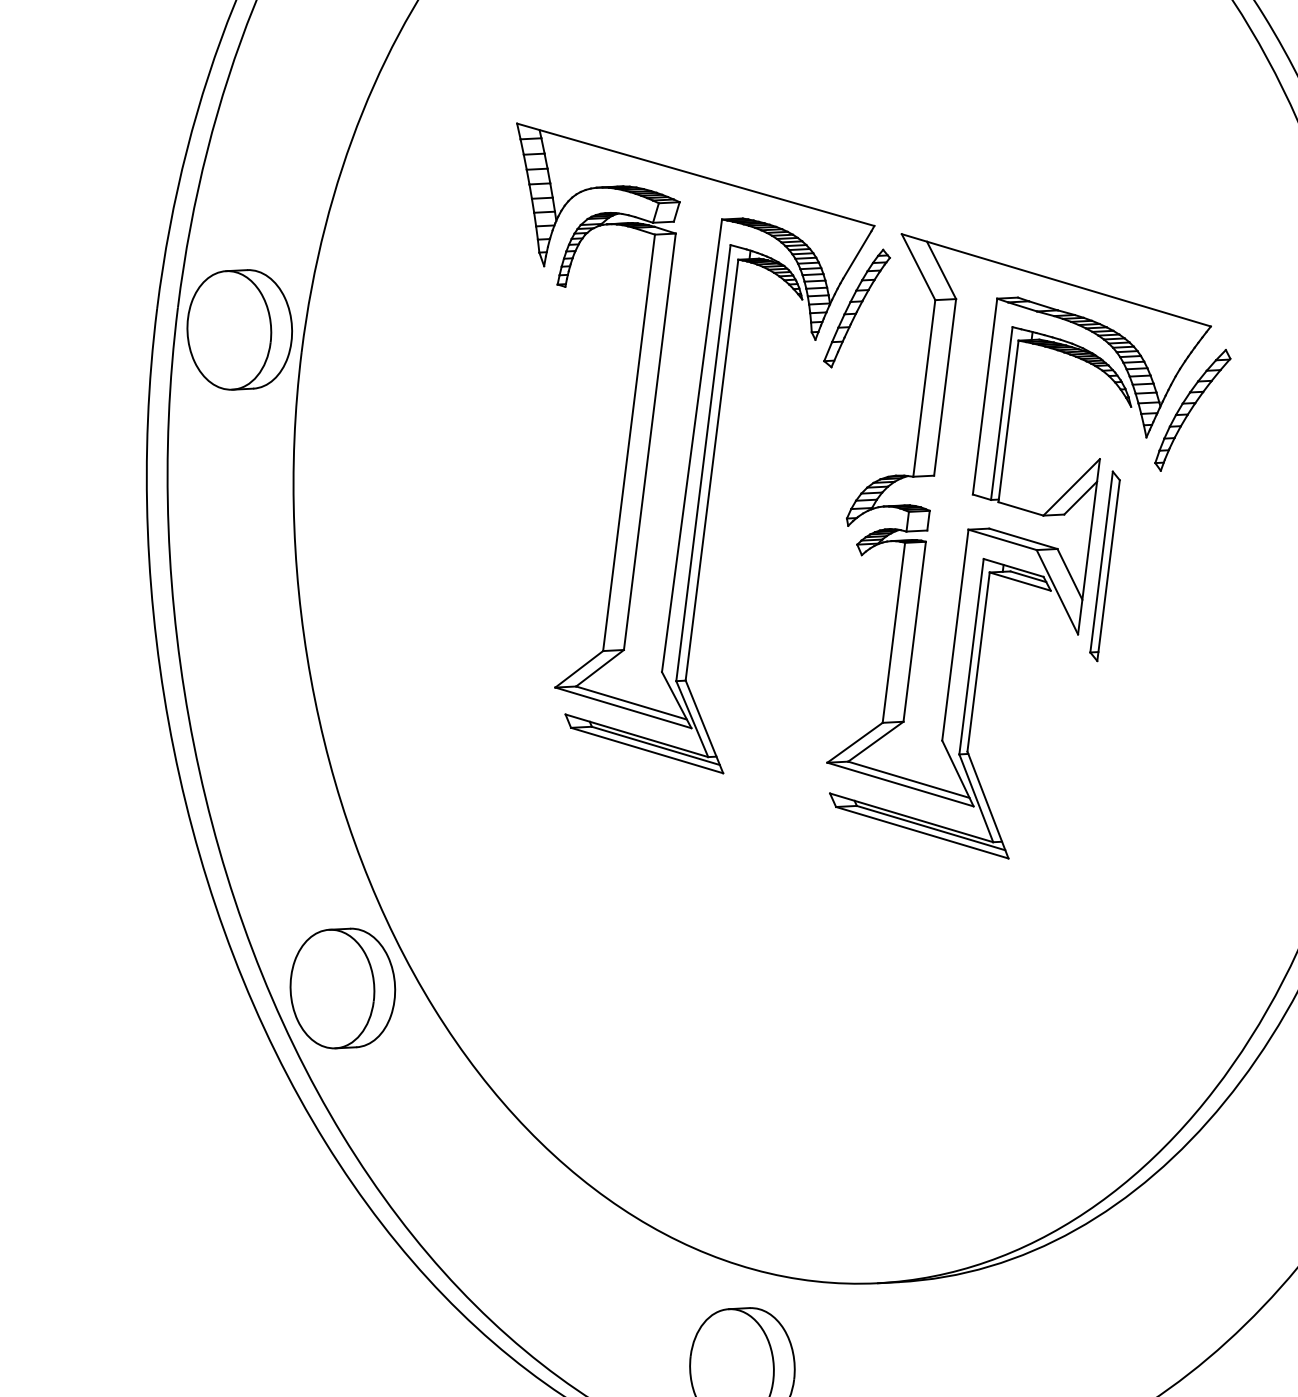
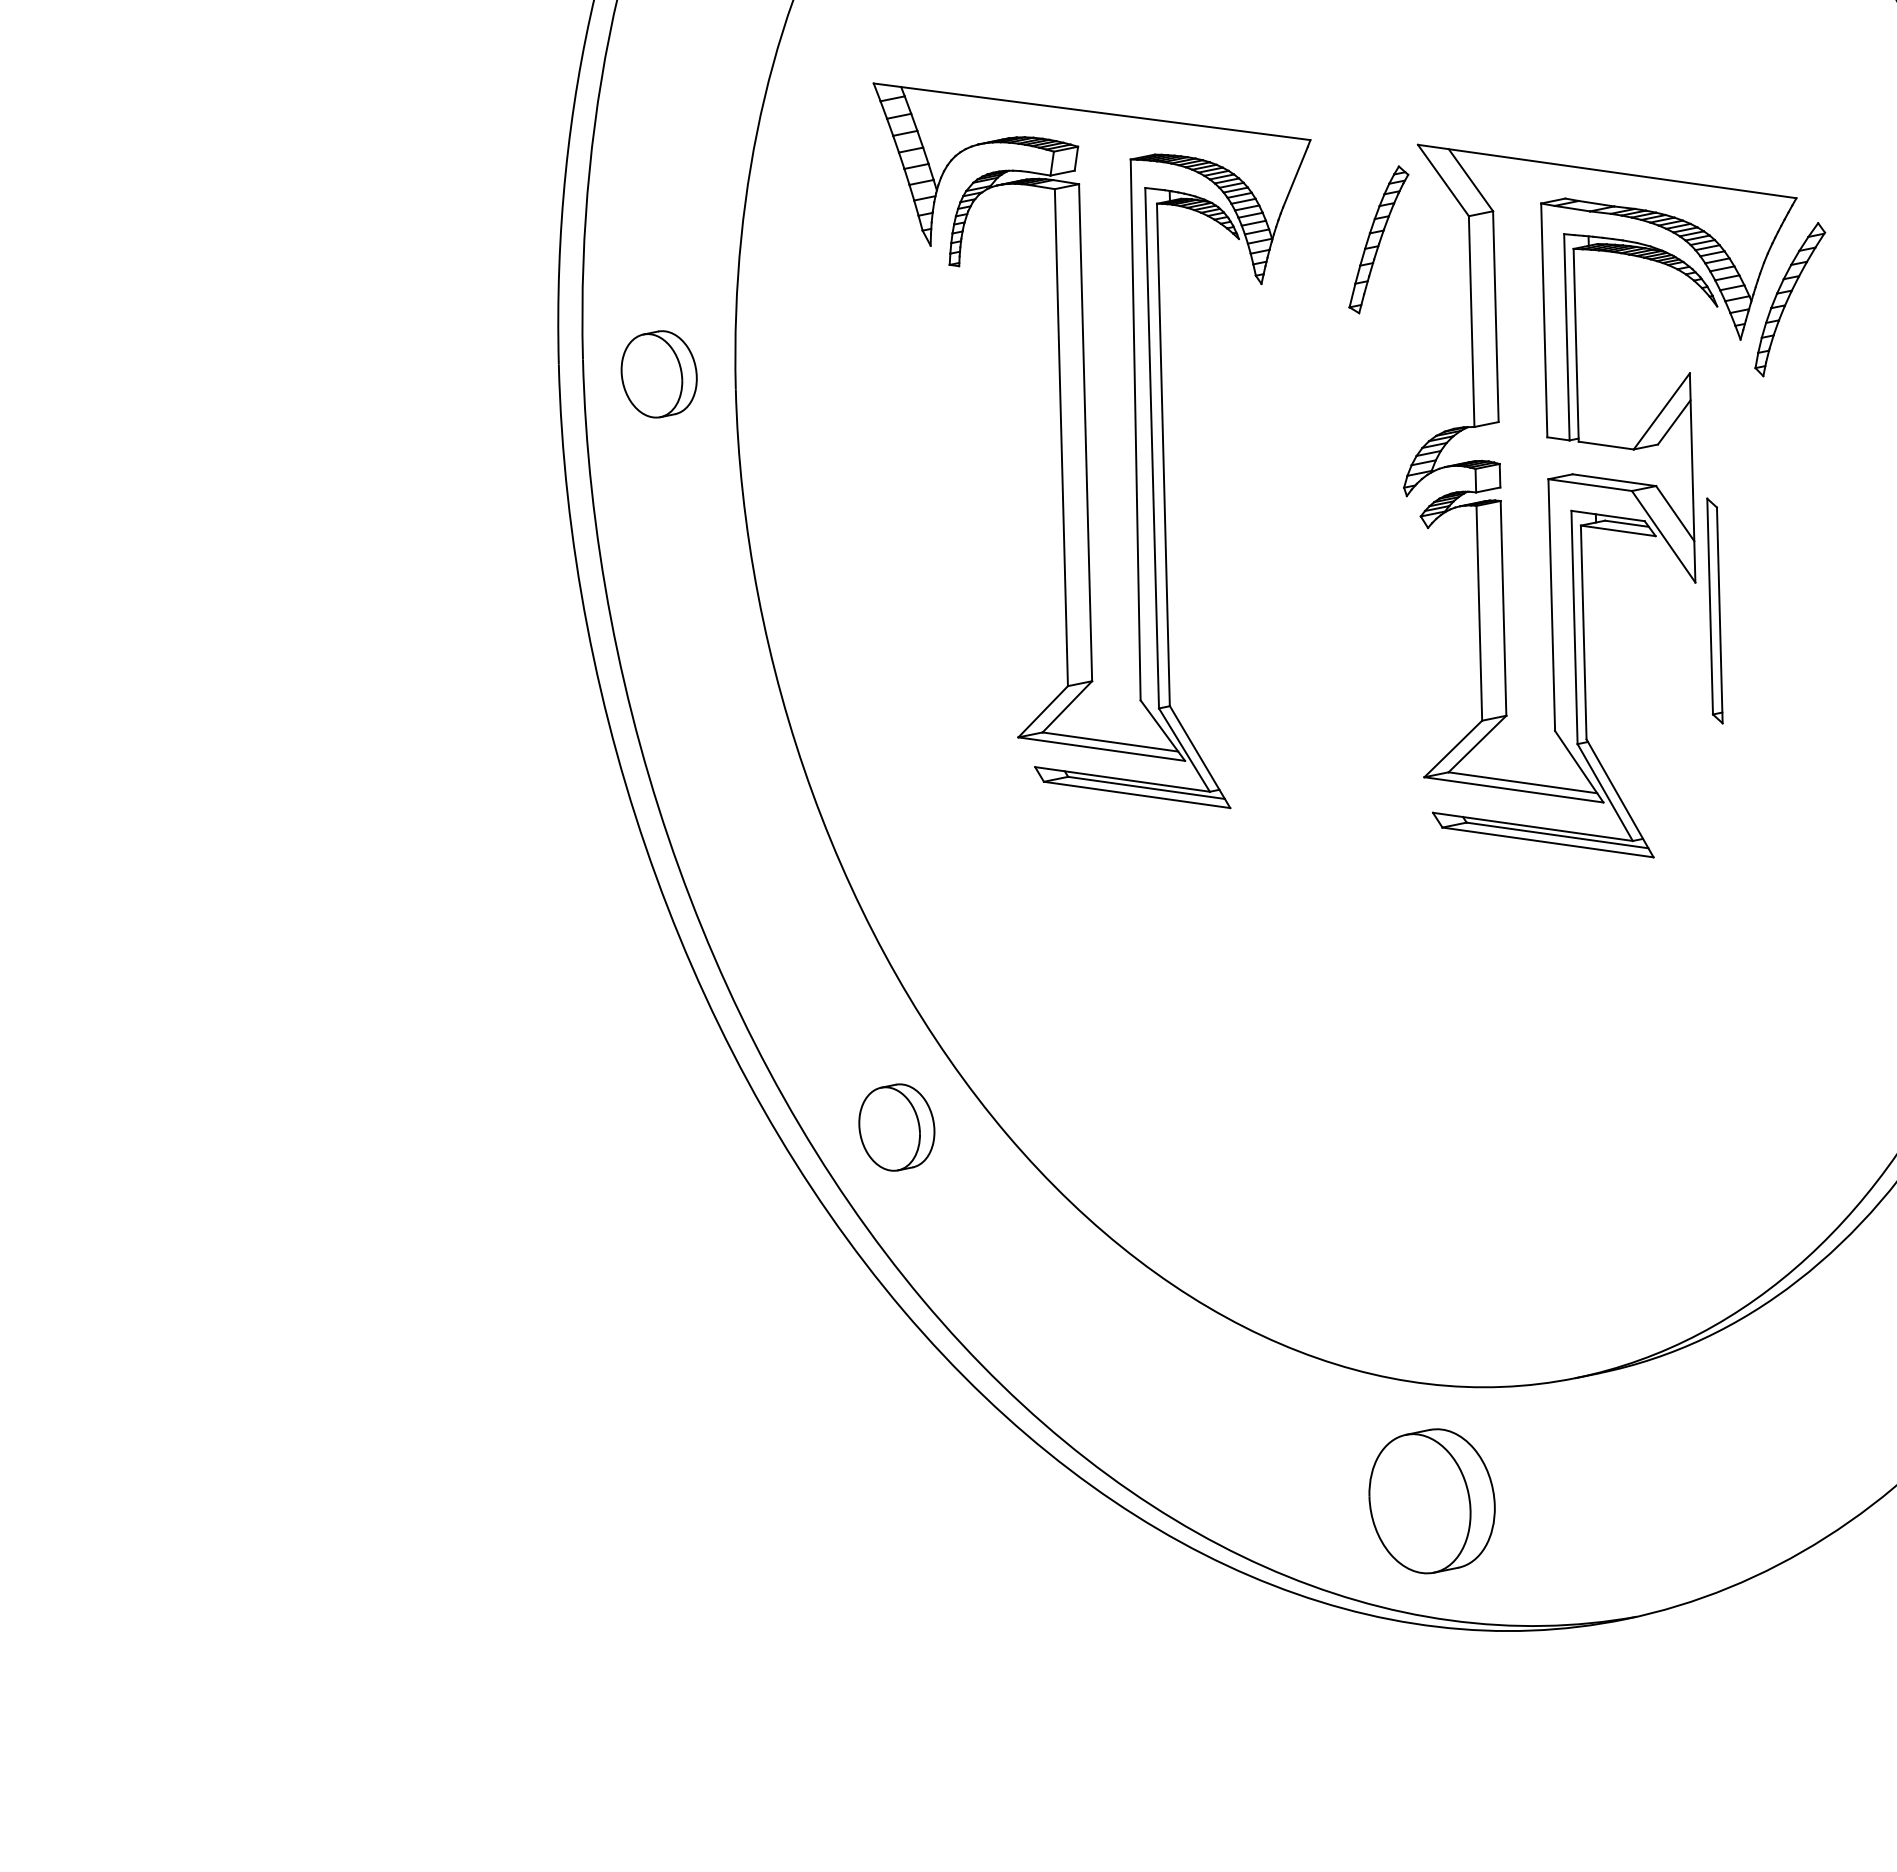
part: (239, 329) -> (658, 374), size x0.6
part: (653, 453) -> (1091, 445), moved
part: (1104, 565) -> (1714, 610), moved
part: (342, 988) -> (896, 1127), size x0.6

